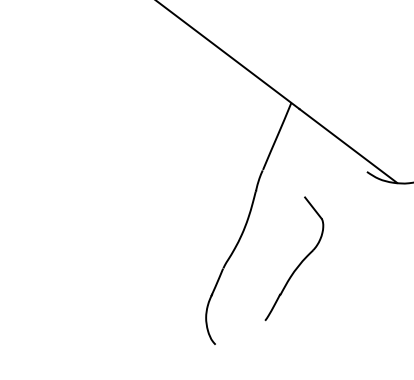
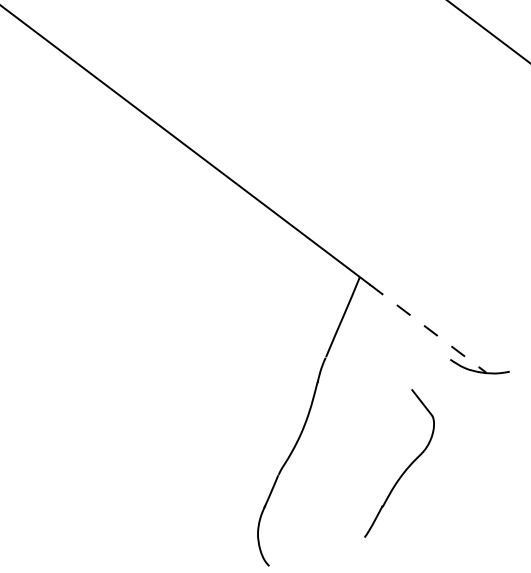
line: (348, 145) -> (428, 328), solid -> dashed
part: (299, 263) -> (405, 469), moved

